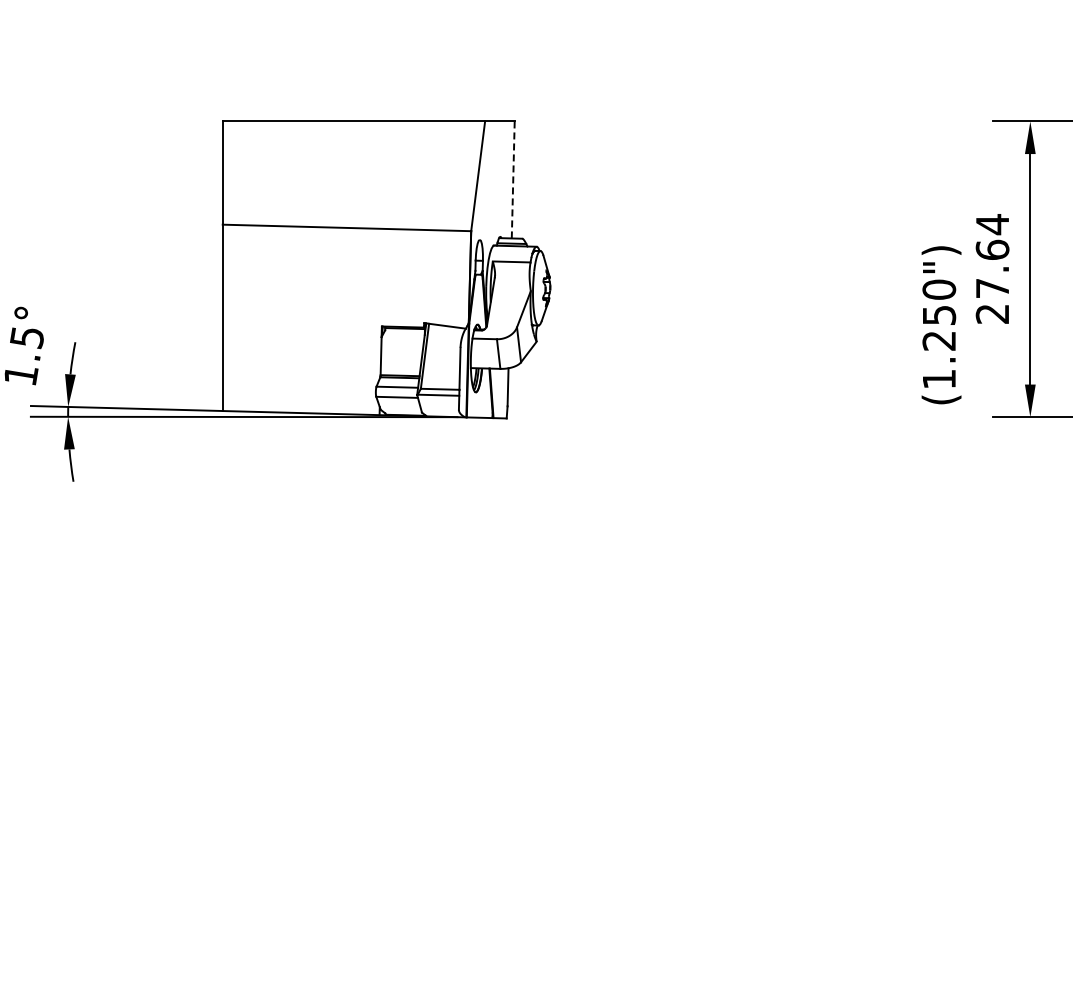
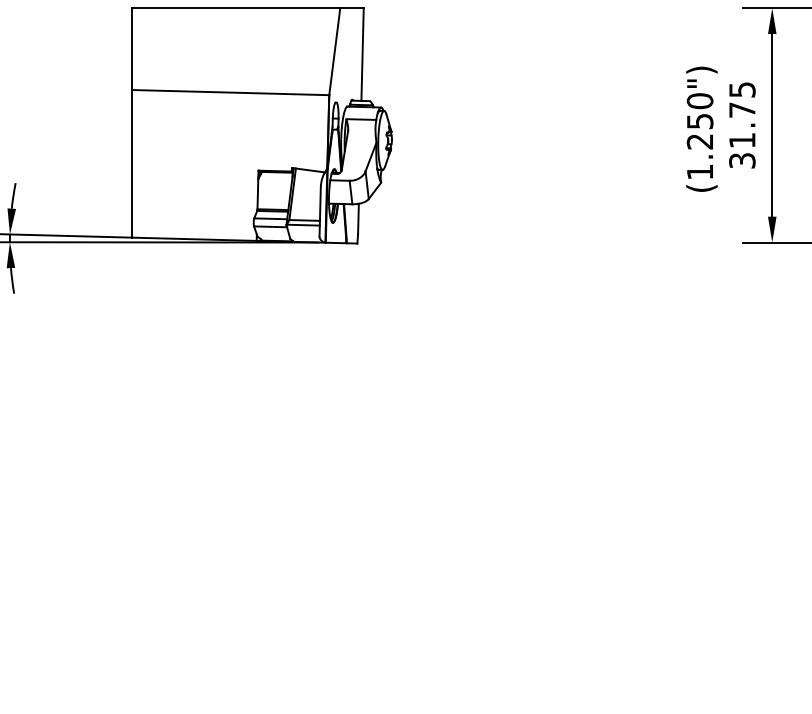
line: (513, 179) -> (362, 54), dashed -> solid
text: (992, 268) -> (742, 124), 27.64 -> 31.75
text: (941, 325) -> (701, 129), moved

